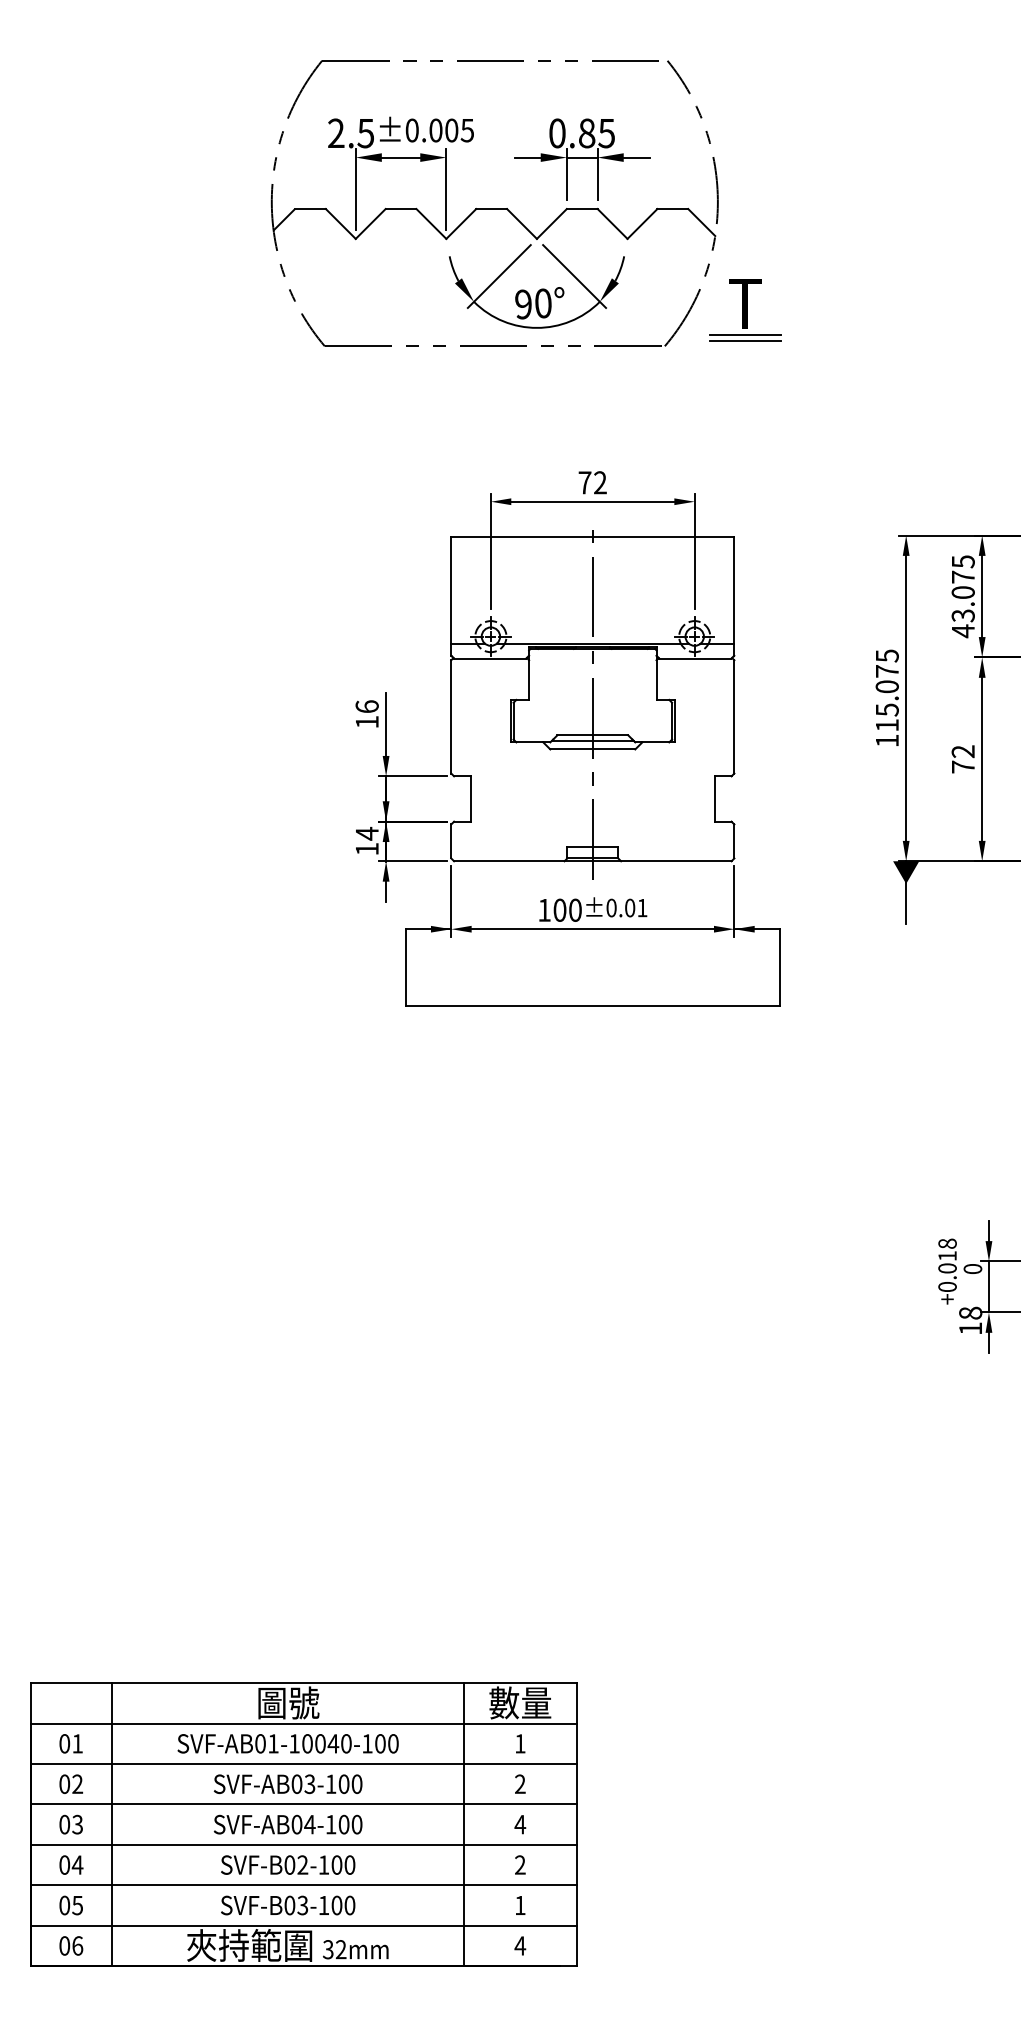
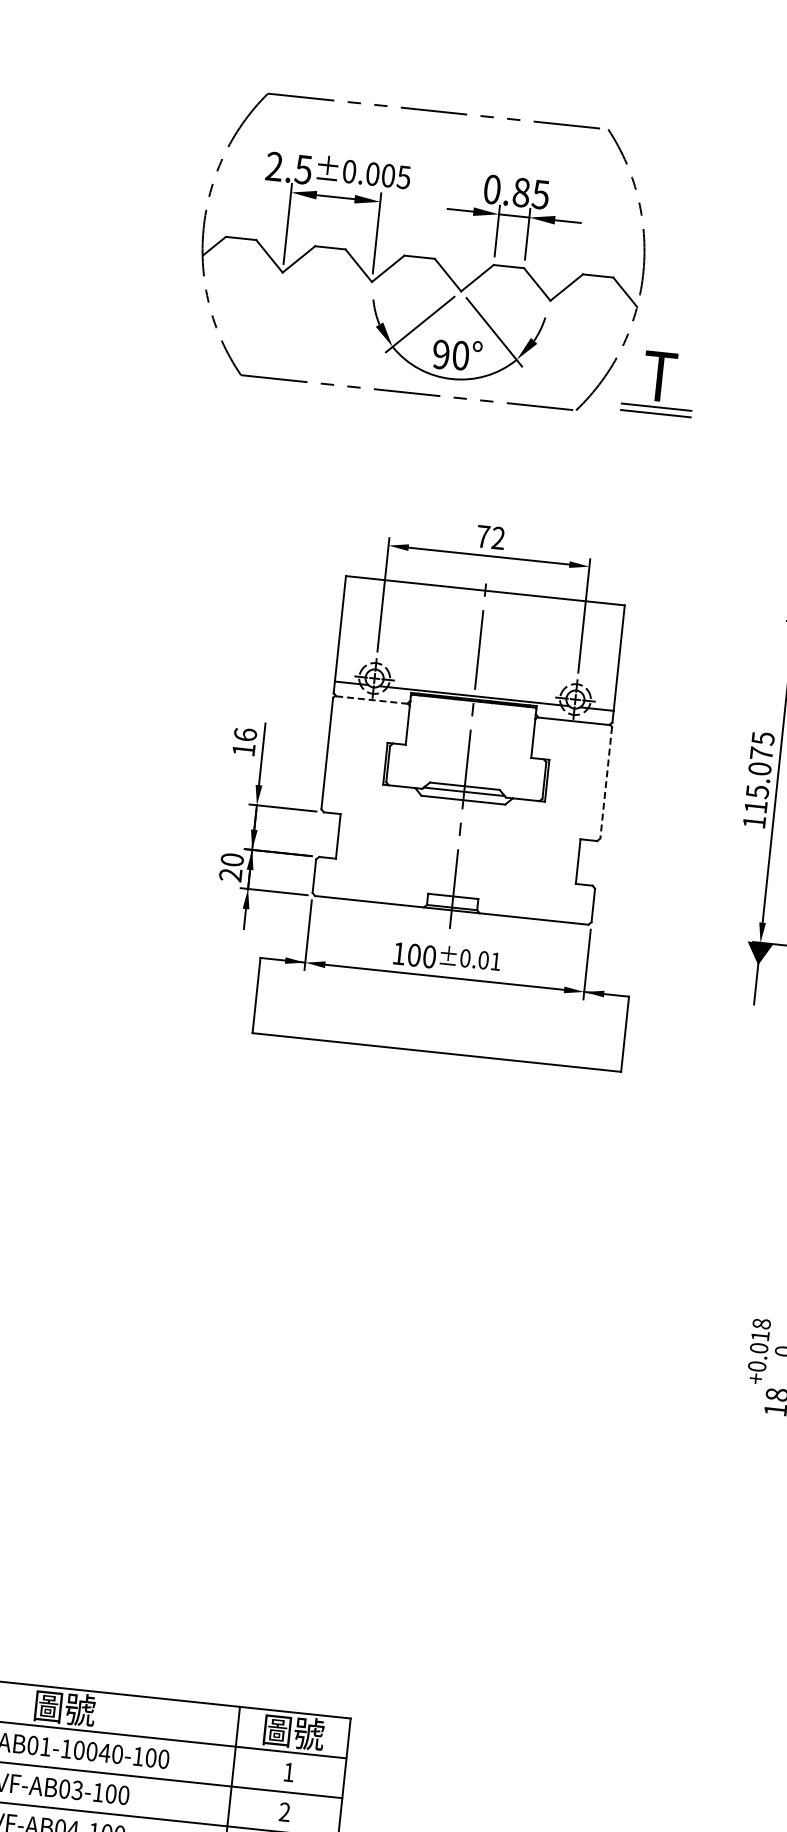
line: (490, 658) -> (371, 699), solid -> dashed
line: (734, 716) -> (606, 782), solid -> dashed
text: (366, 840) -> (230, 866), 14 -> 20
text: (520, 1702) -> (293, 1731), 數量 -> 圖號

